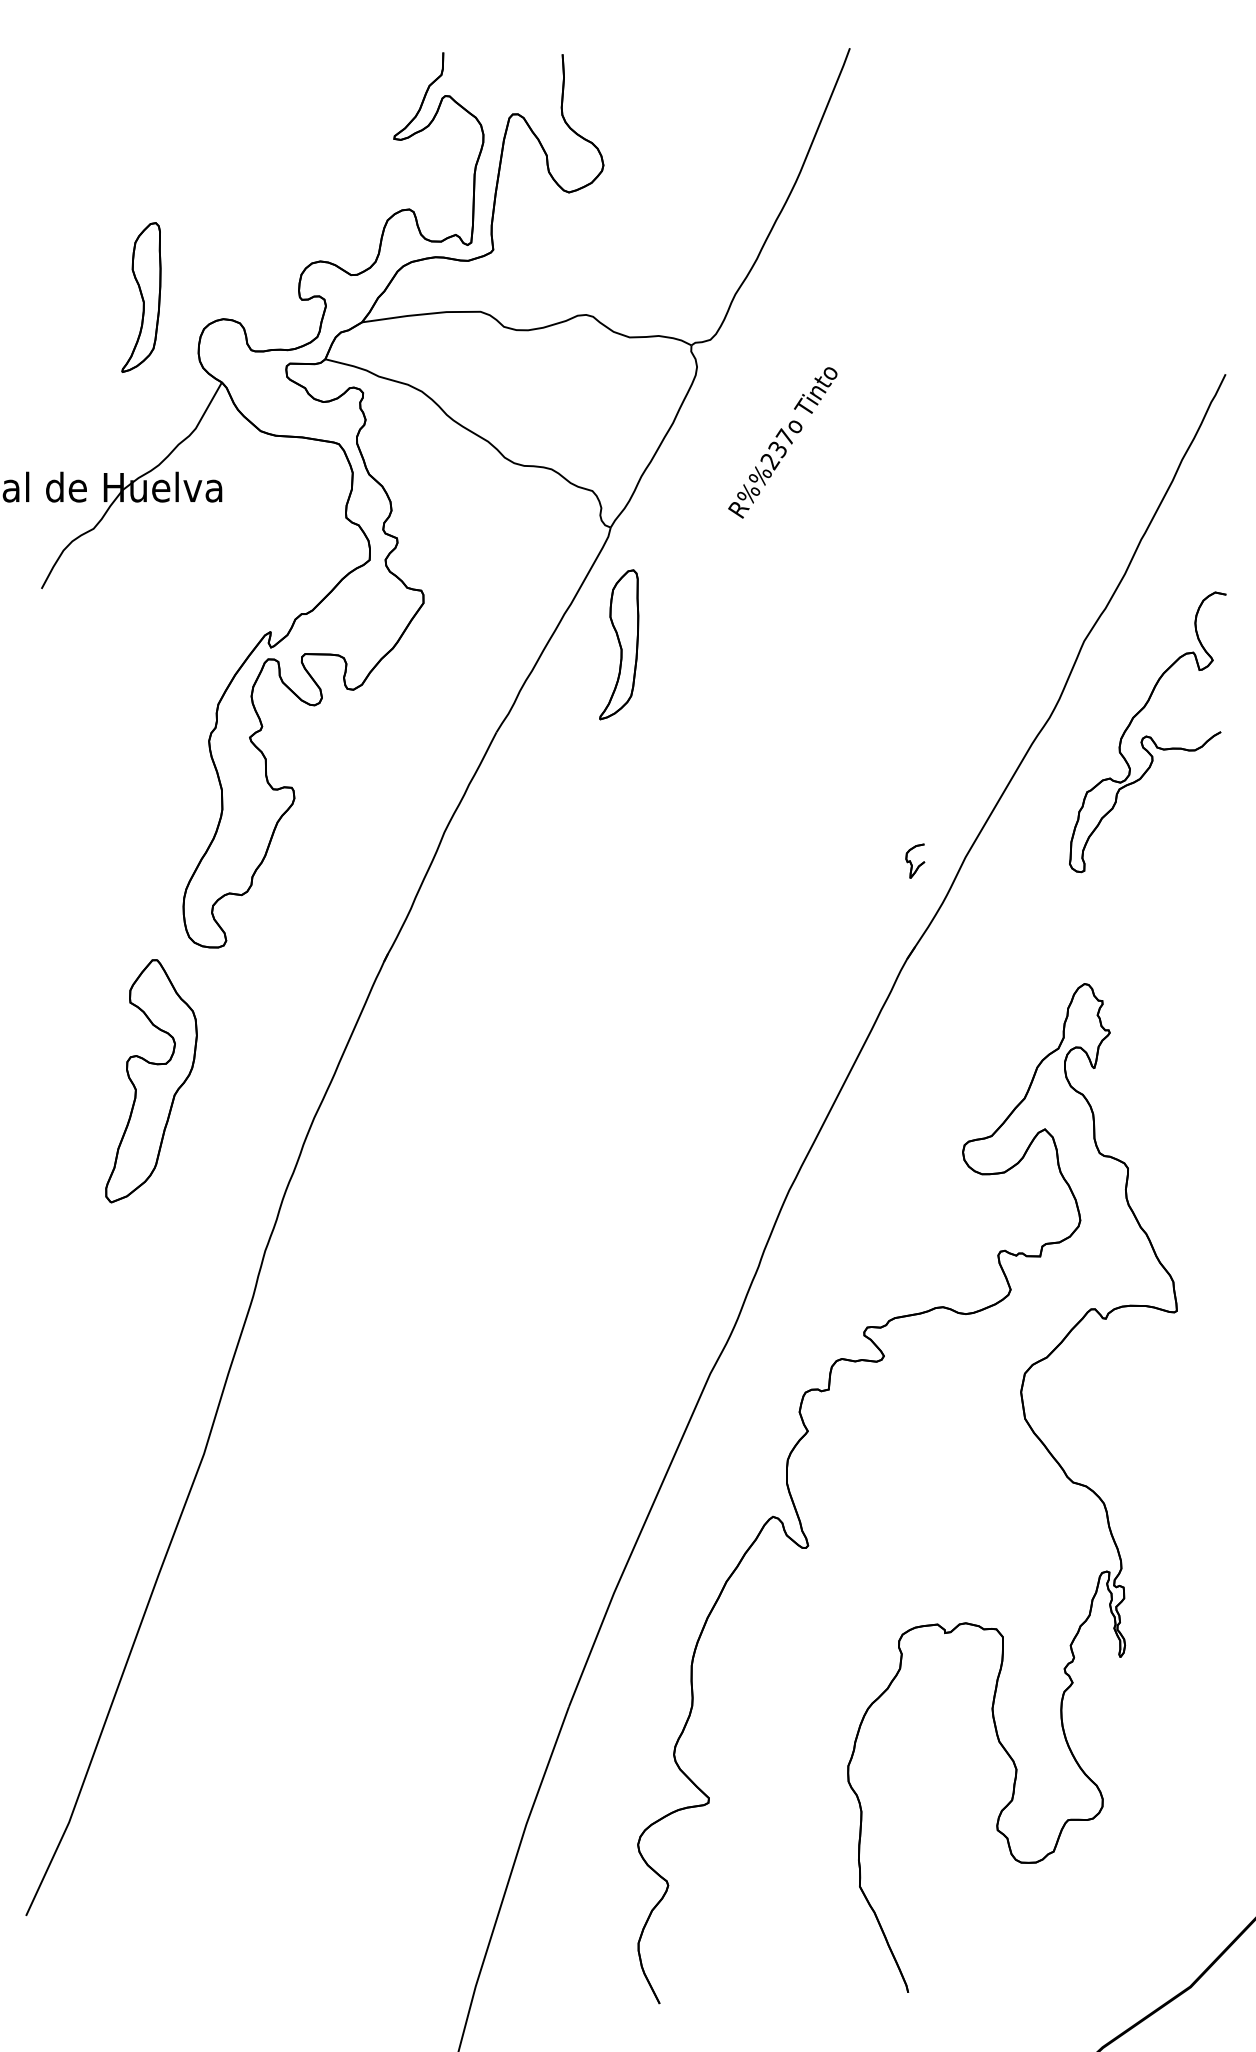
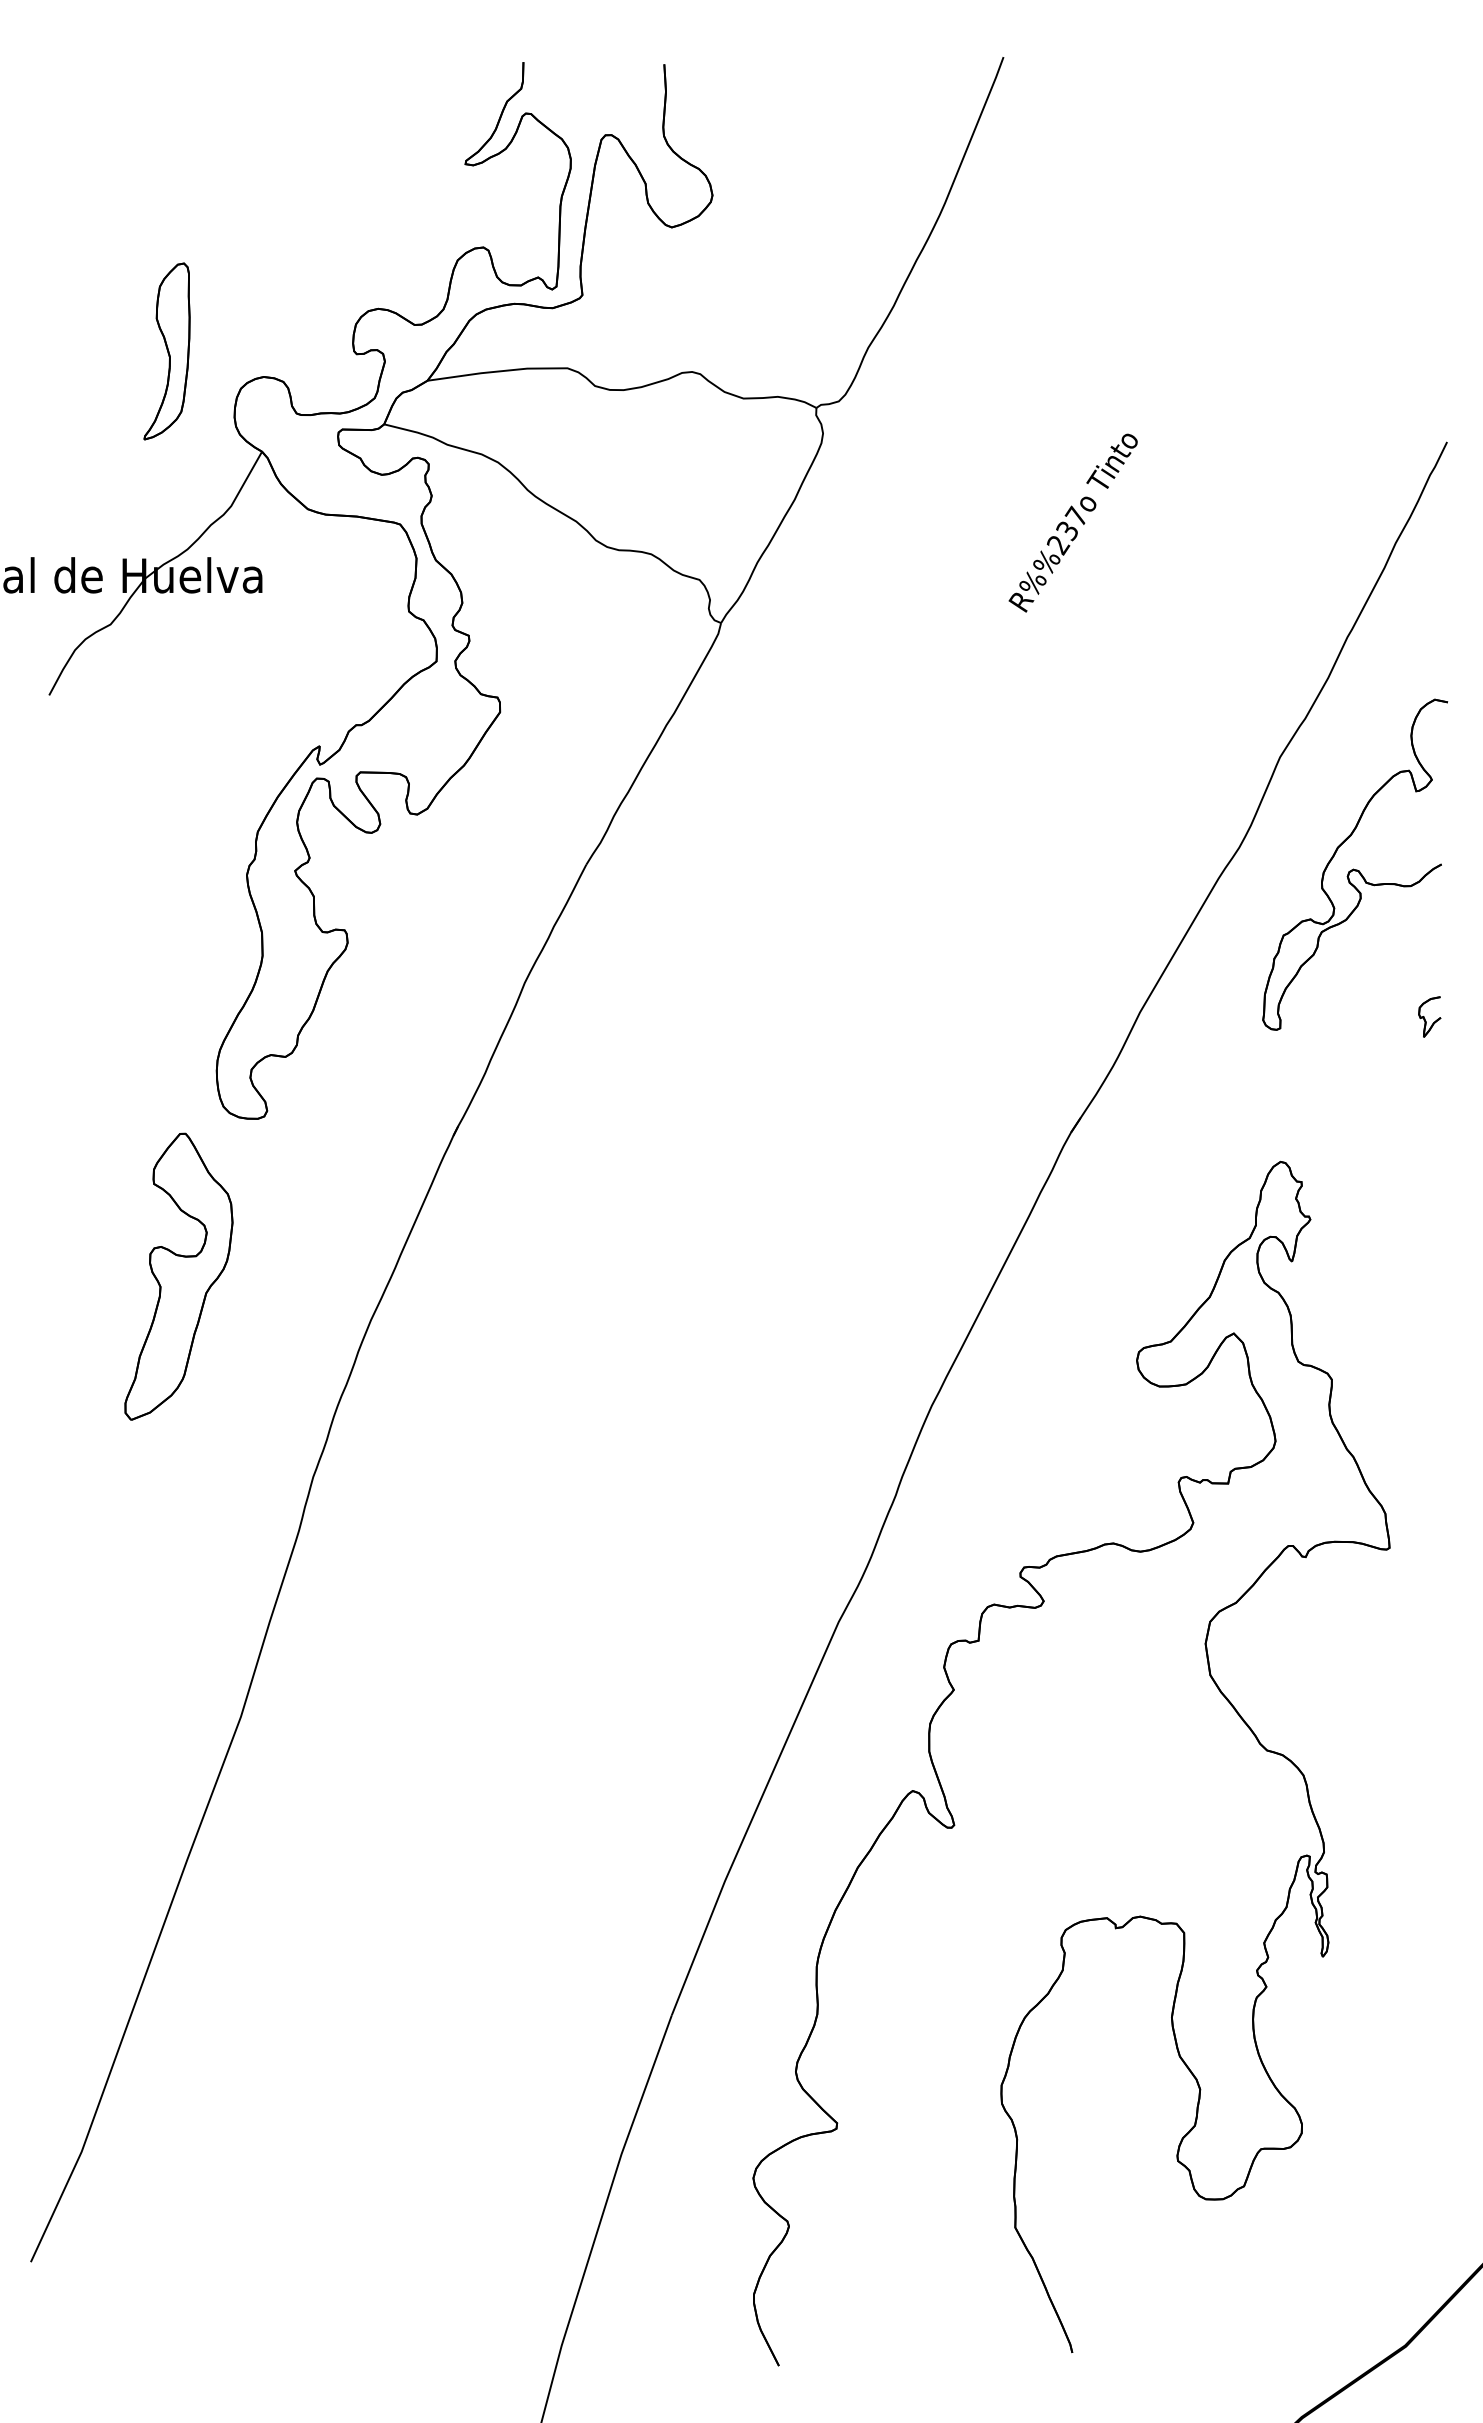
text: (782, 442) -> (1072, 522), moved
part: (618, 644) -> (730, 761), removed
part: (915, 860) -> (1429, 1016), moved

